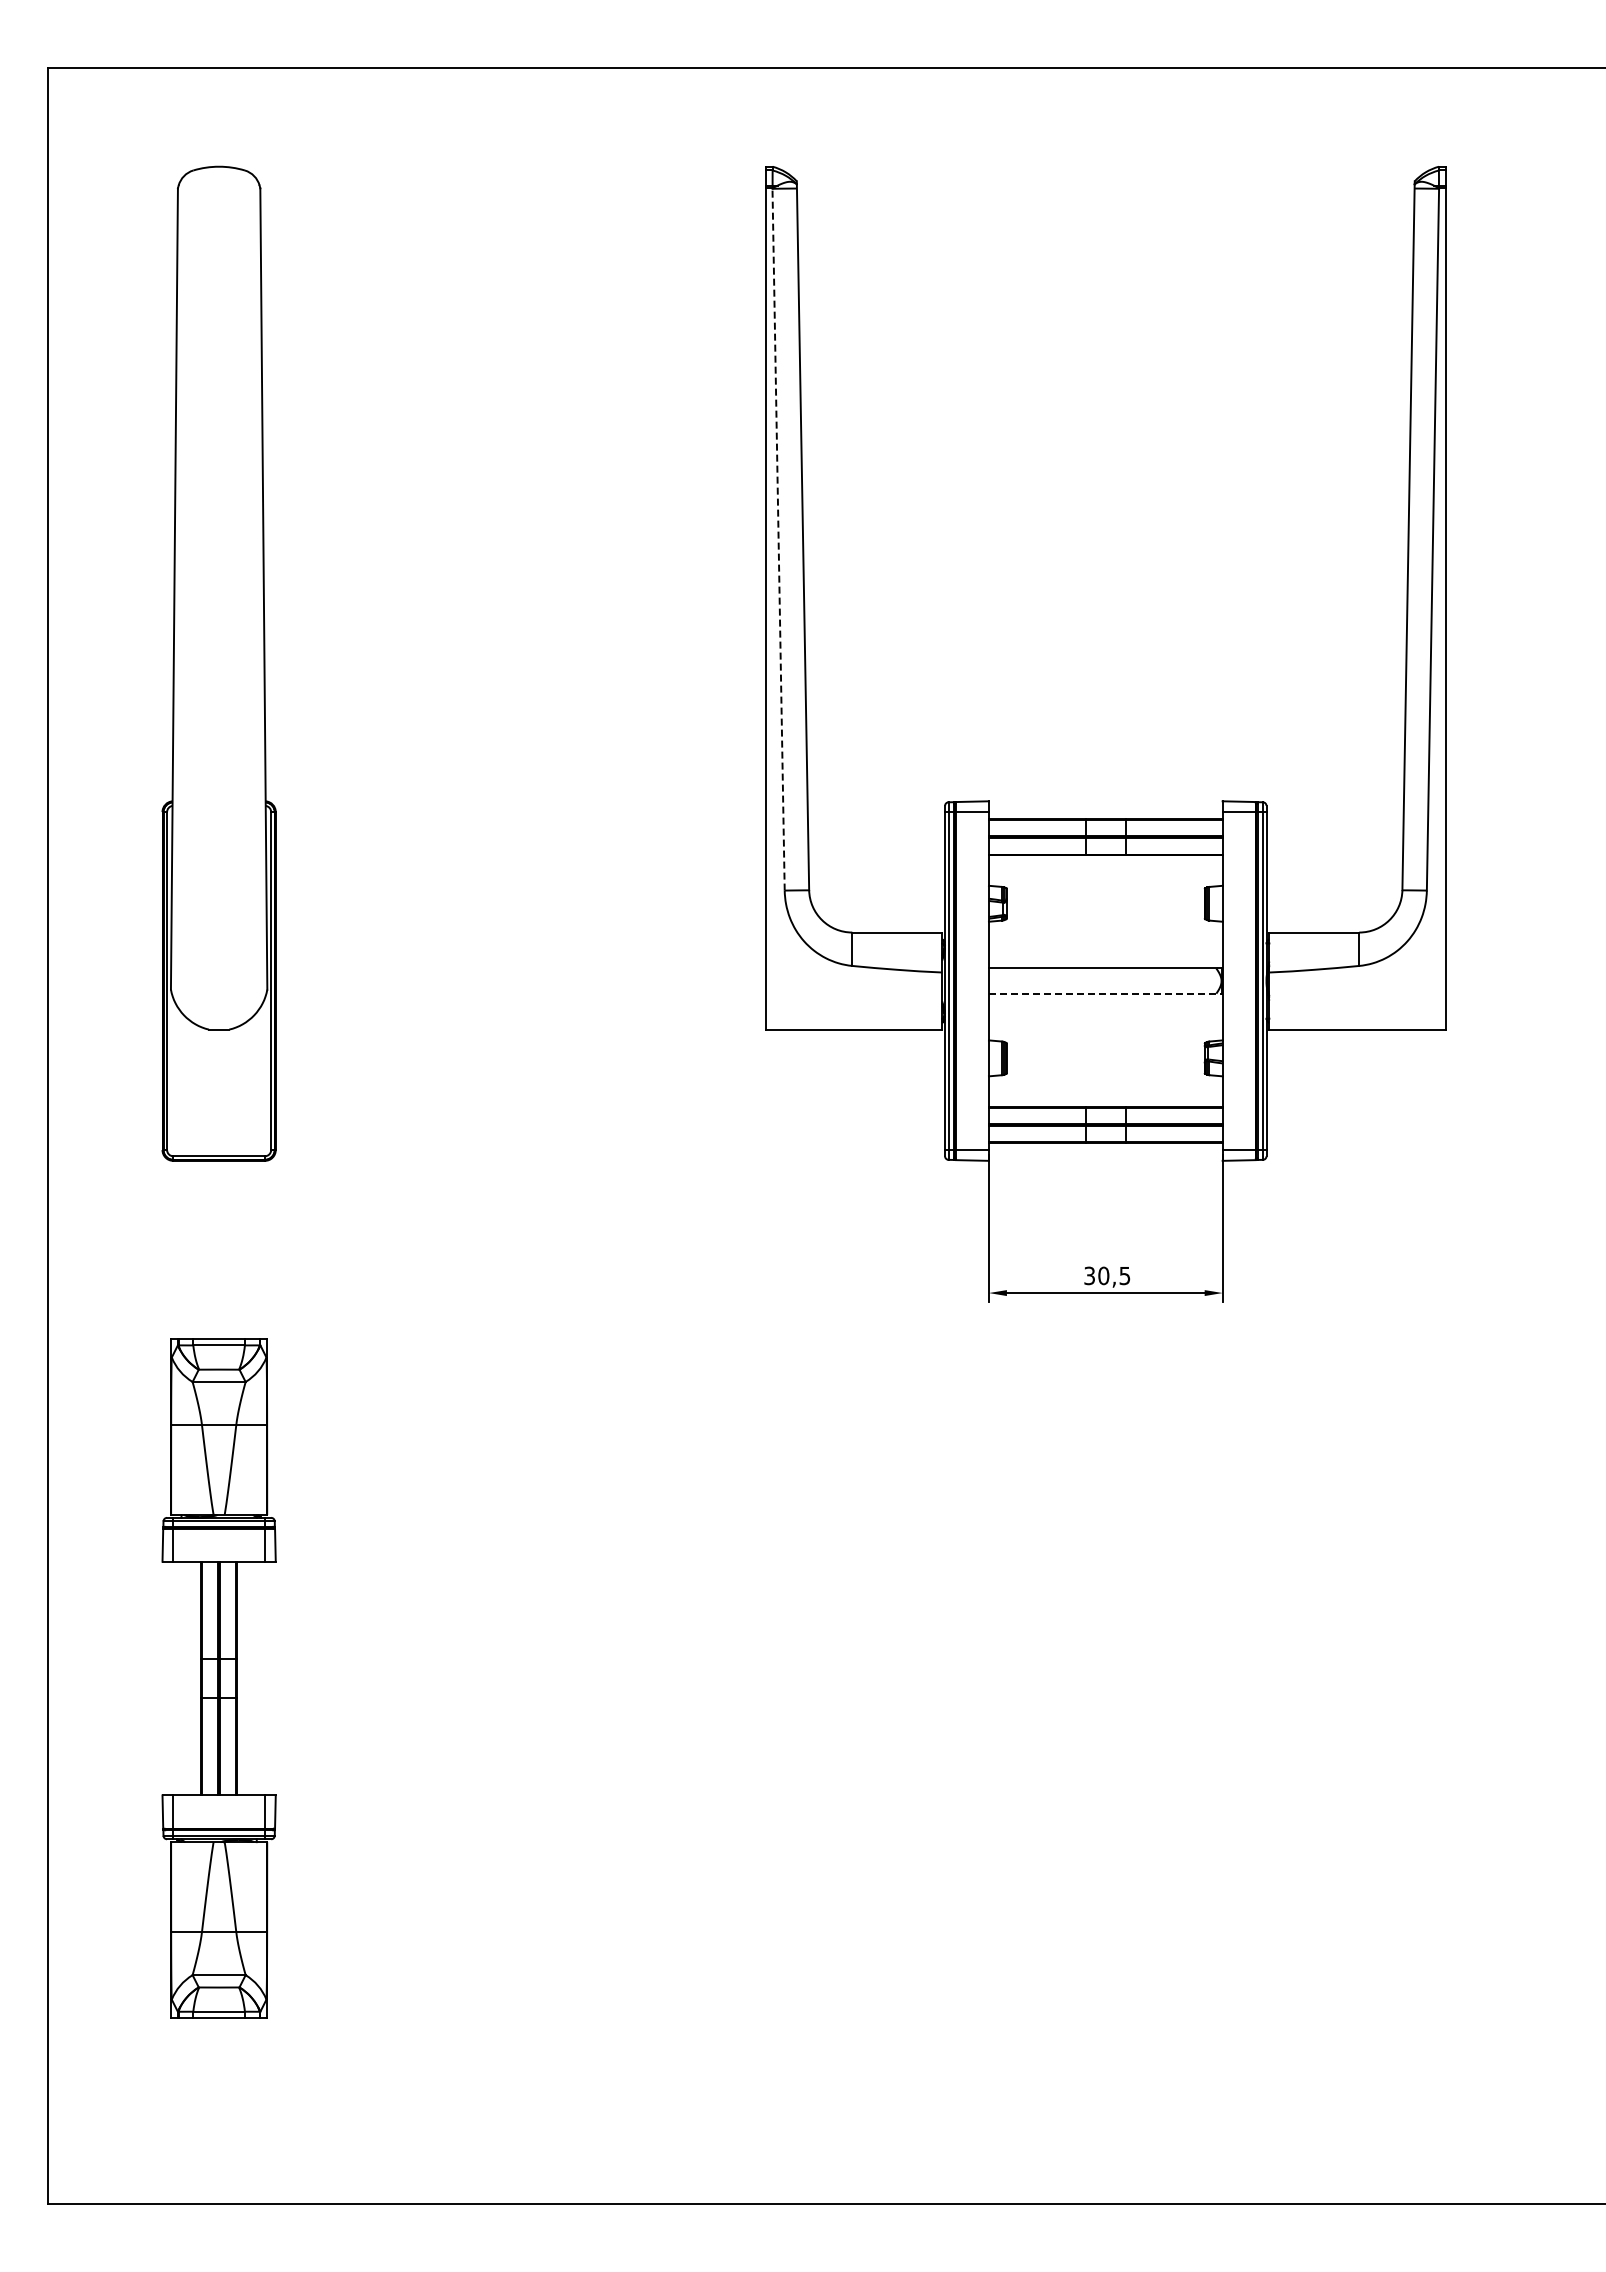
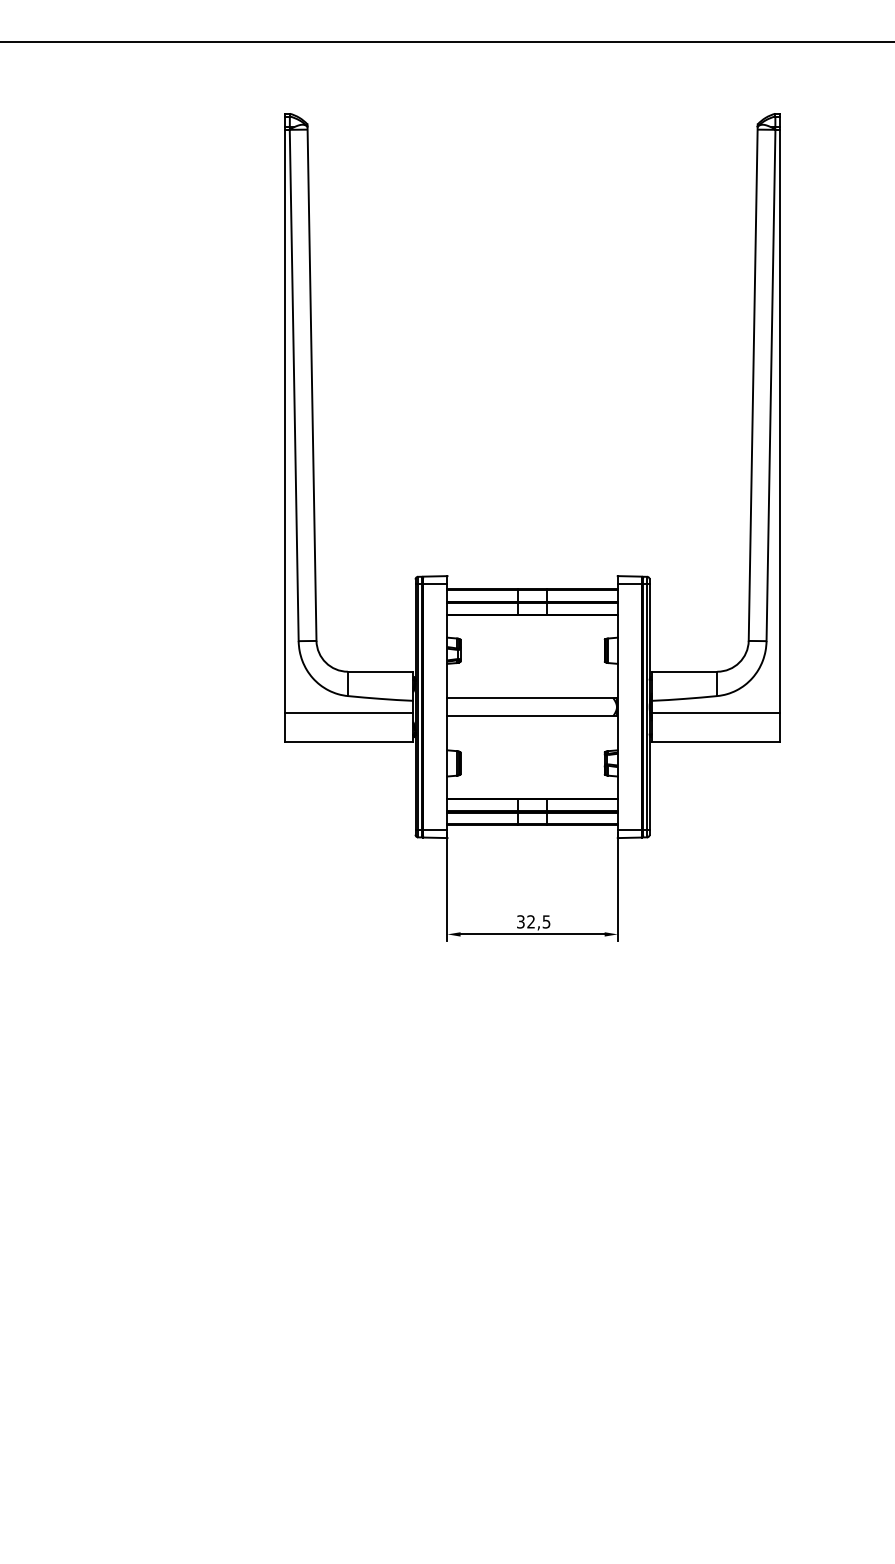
line: (778, 539) -> (294, 385), dashed -> solid
line: (854, 989) -> (349, 713), added
line: (1357, 989) -> (716, 713), added
line: (1105, 993) -> (532, 716), dashed -> solid
text: (1103, 1275) -> (530, 921), 30,5 -> 32,5

